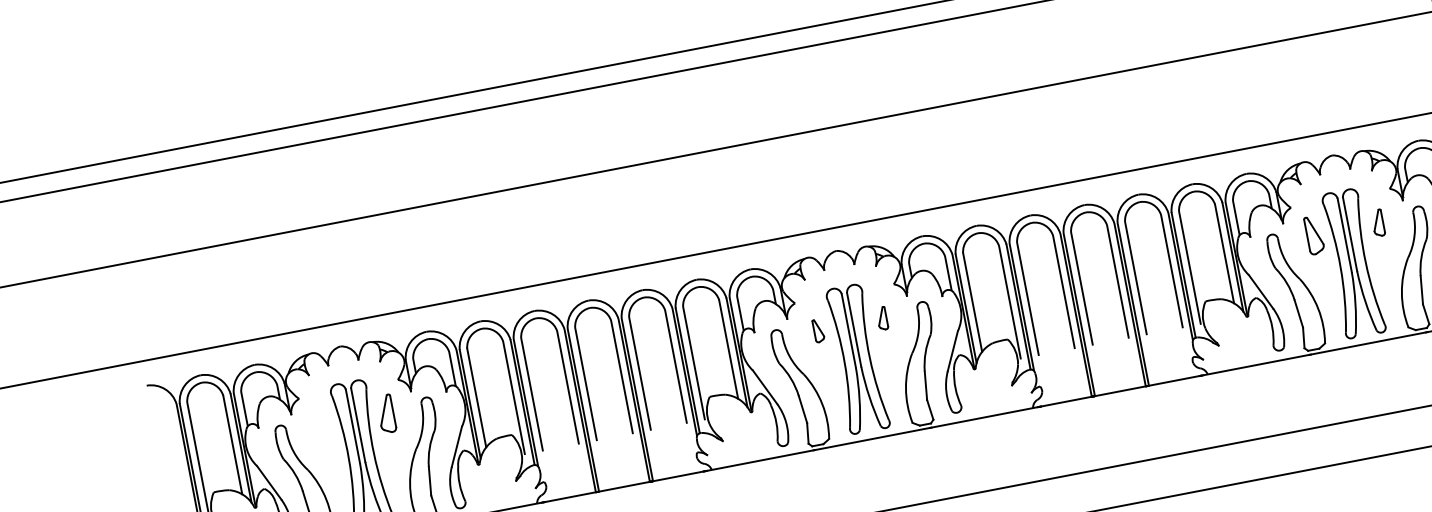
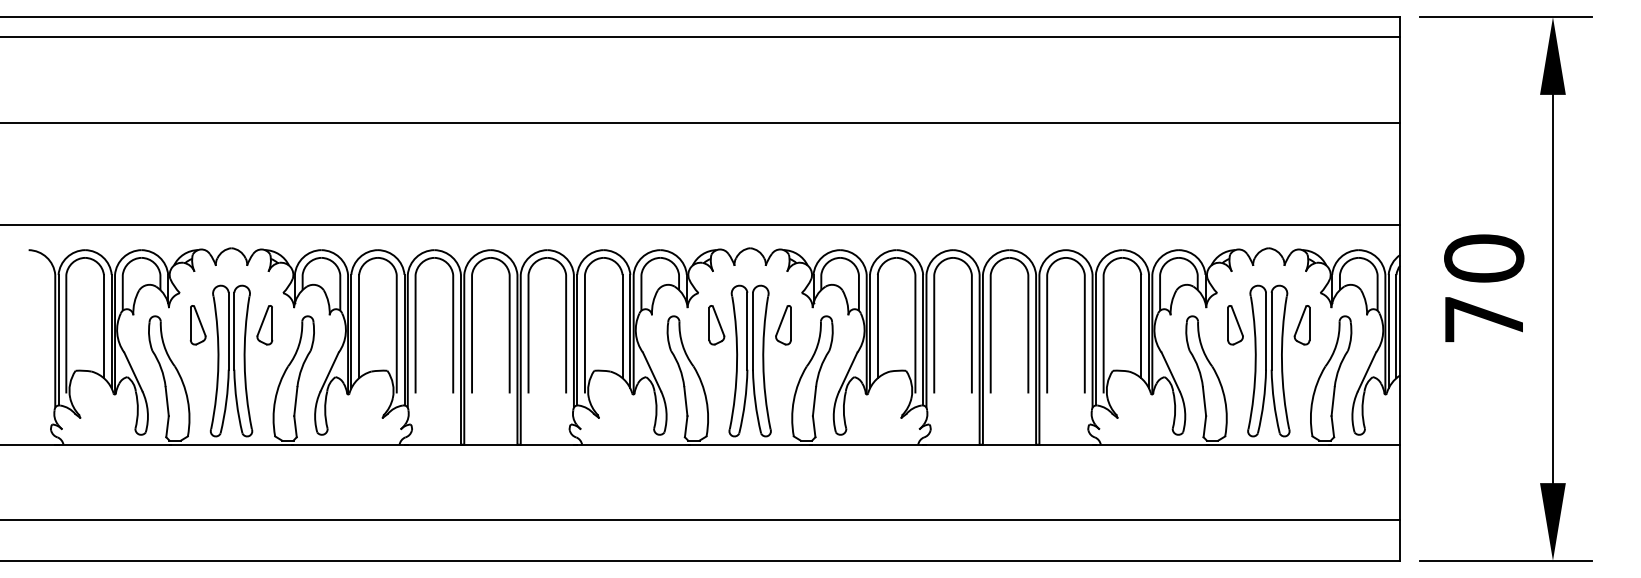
part: (1377, 223) -> (1301, 325), size x1.43
part: (882, 318) -> (783, 325), size x1.67
part: (818, 331) -> (716, 325), size x1.67
part: (321, 426) -> (197, 325), added

